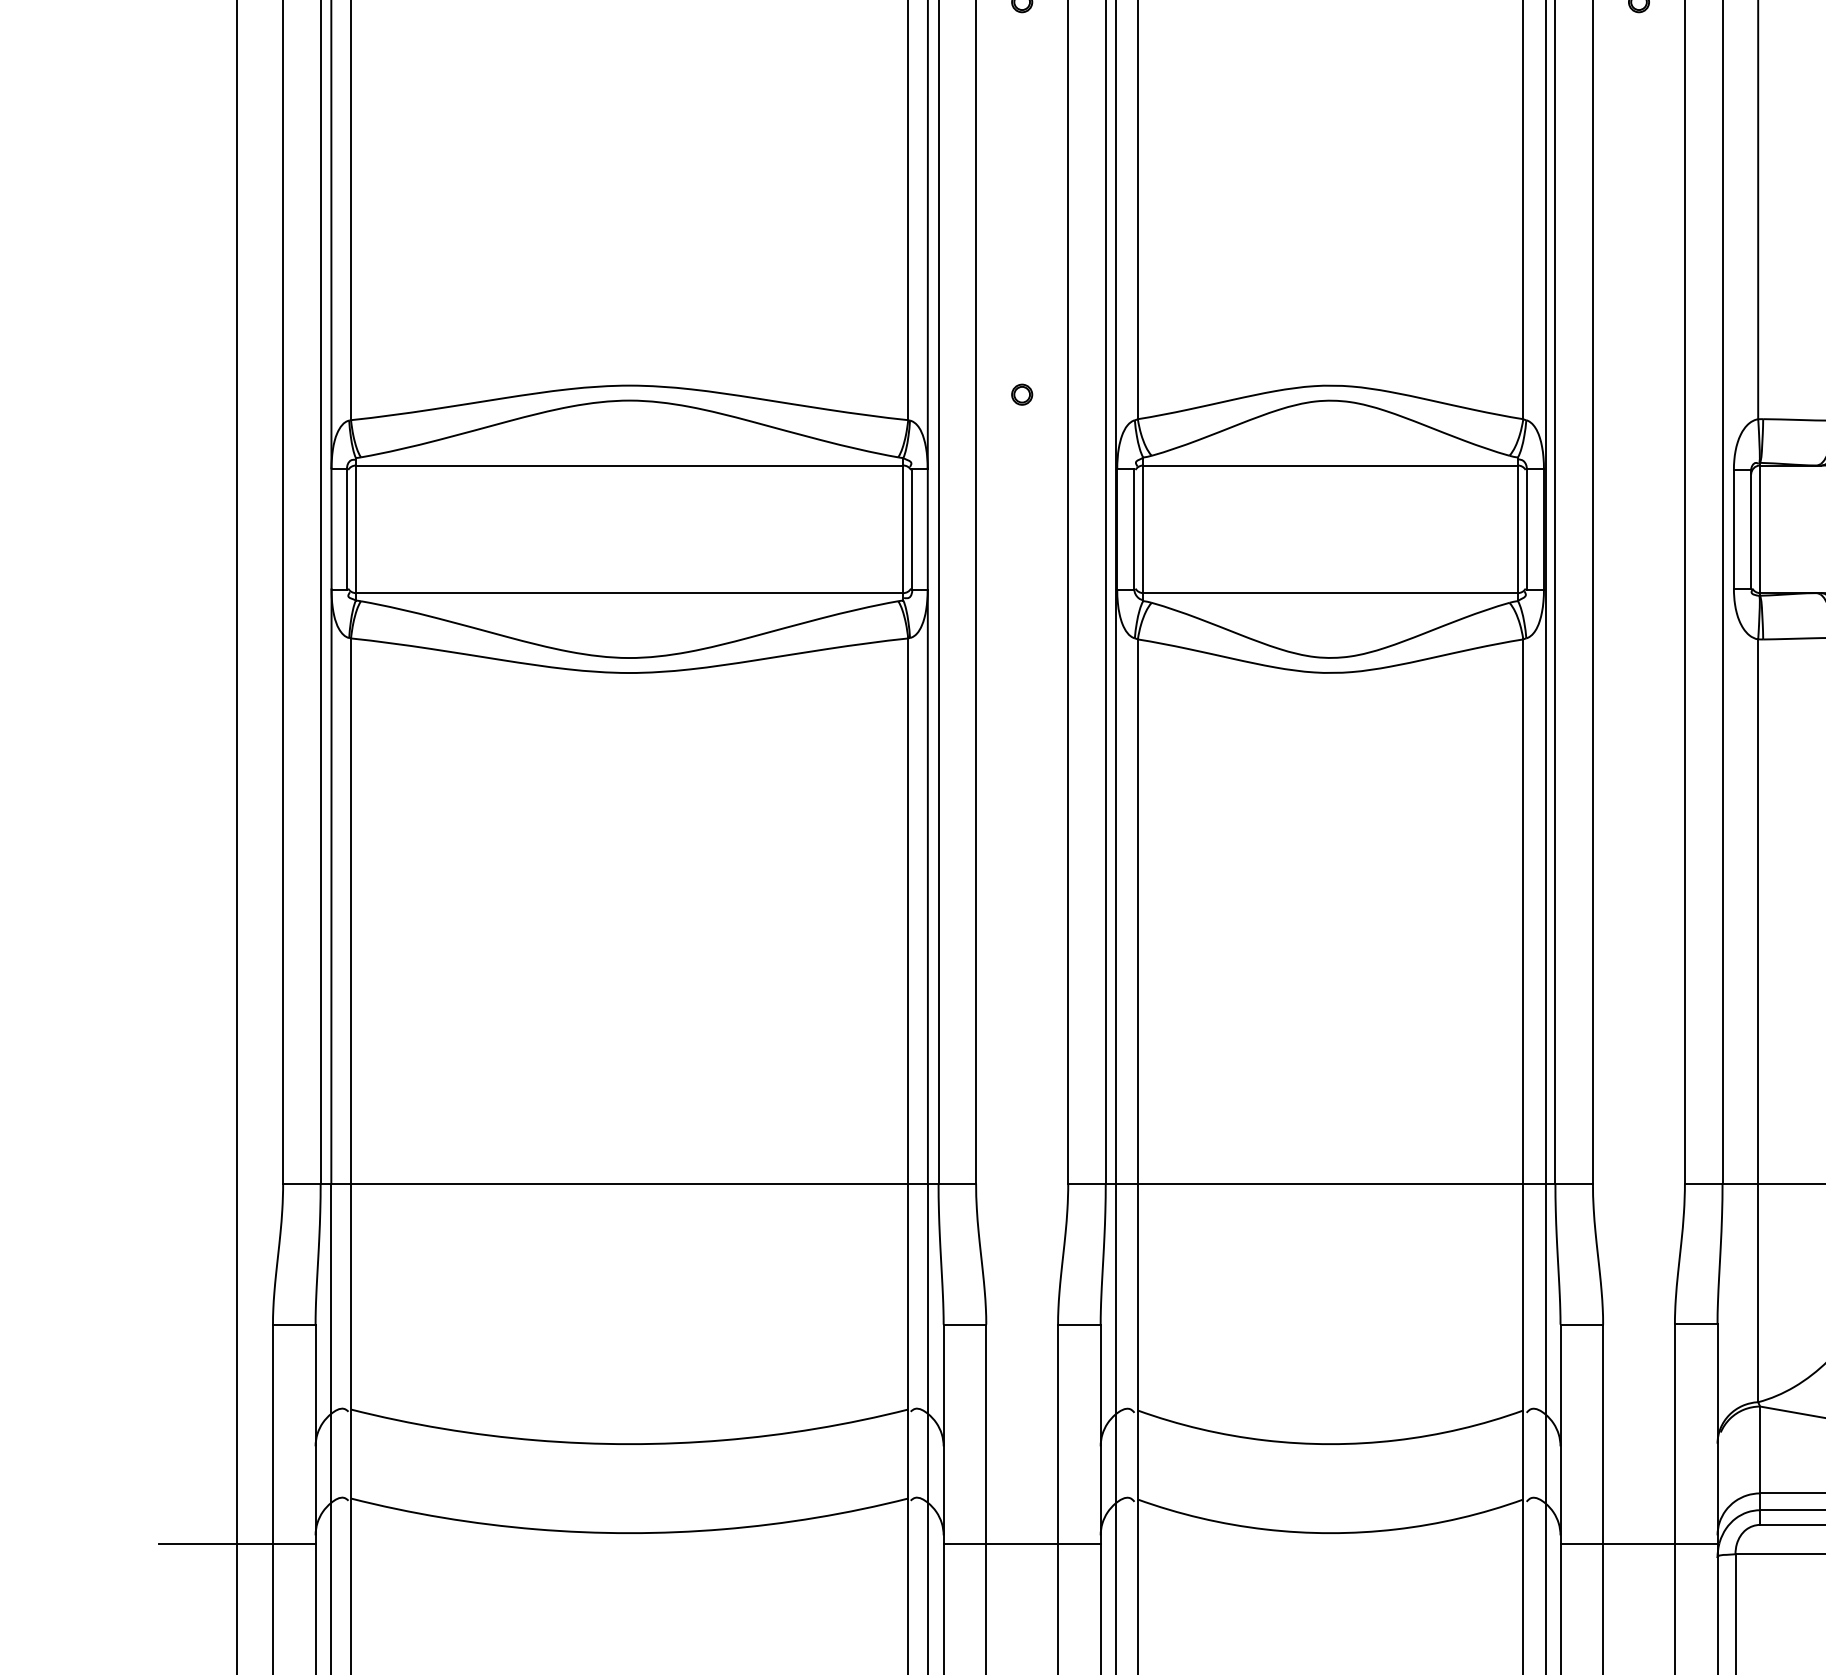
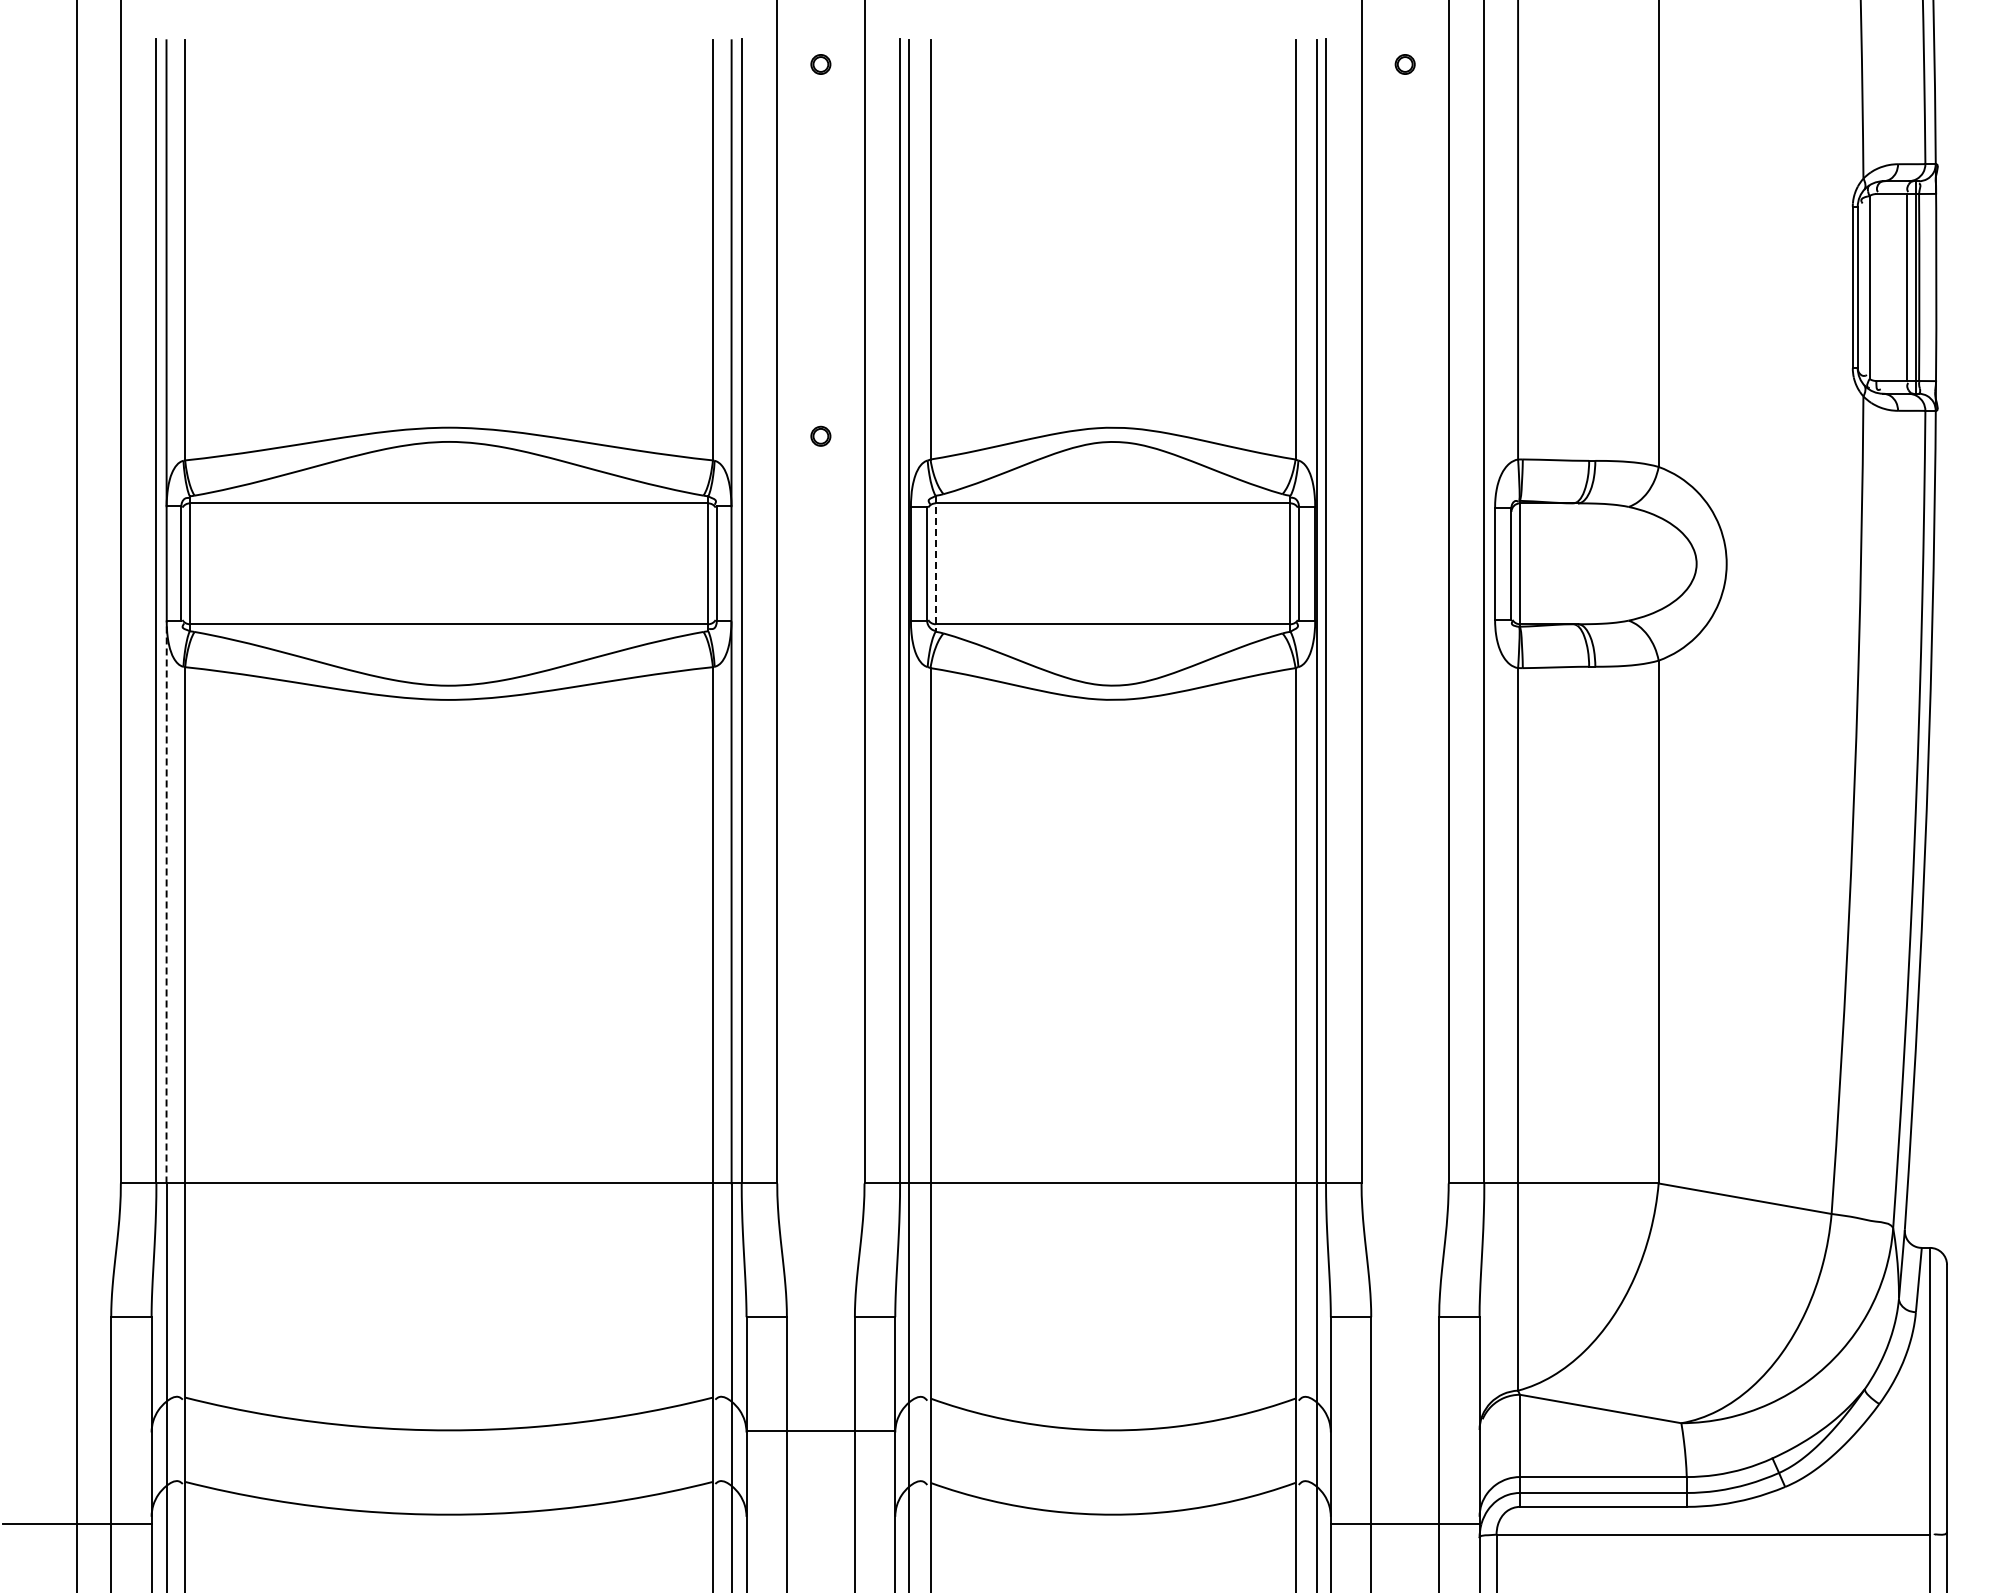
line: (1143, 528) -> (935, 563), solid -> dashed
line: (331, 885) -> (166, 901), solid -> dashed
line: (1021, 1543) -> (820, 1431), moved

